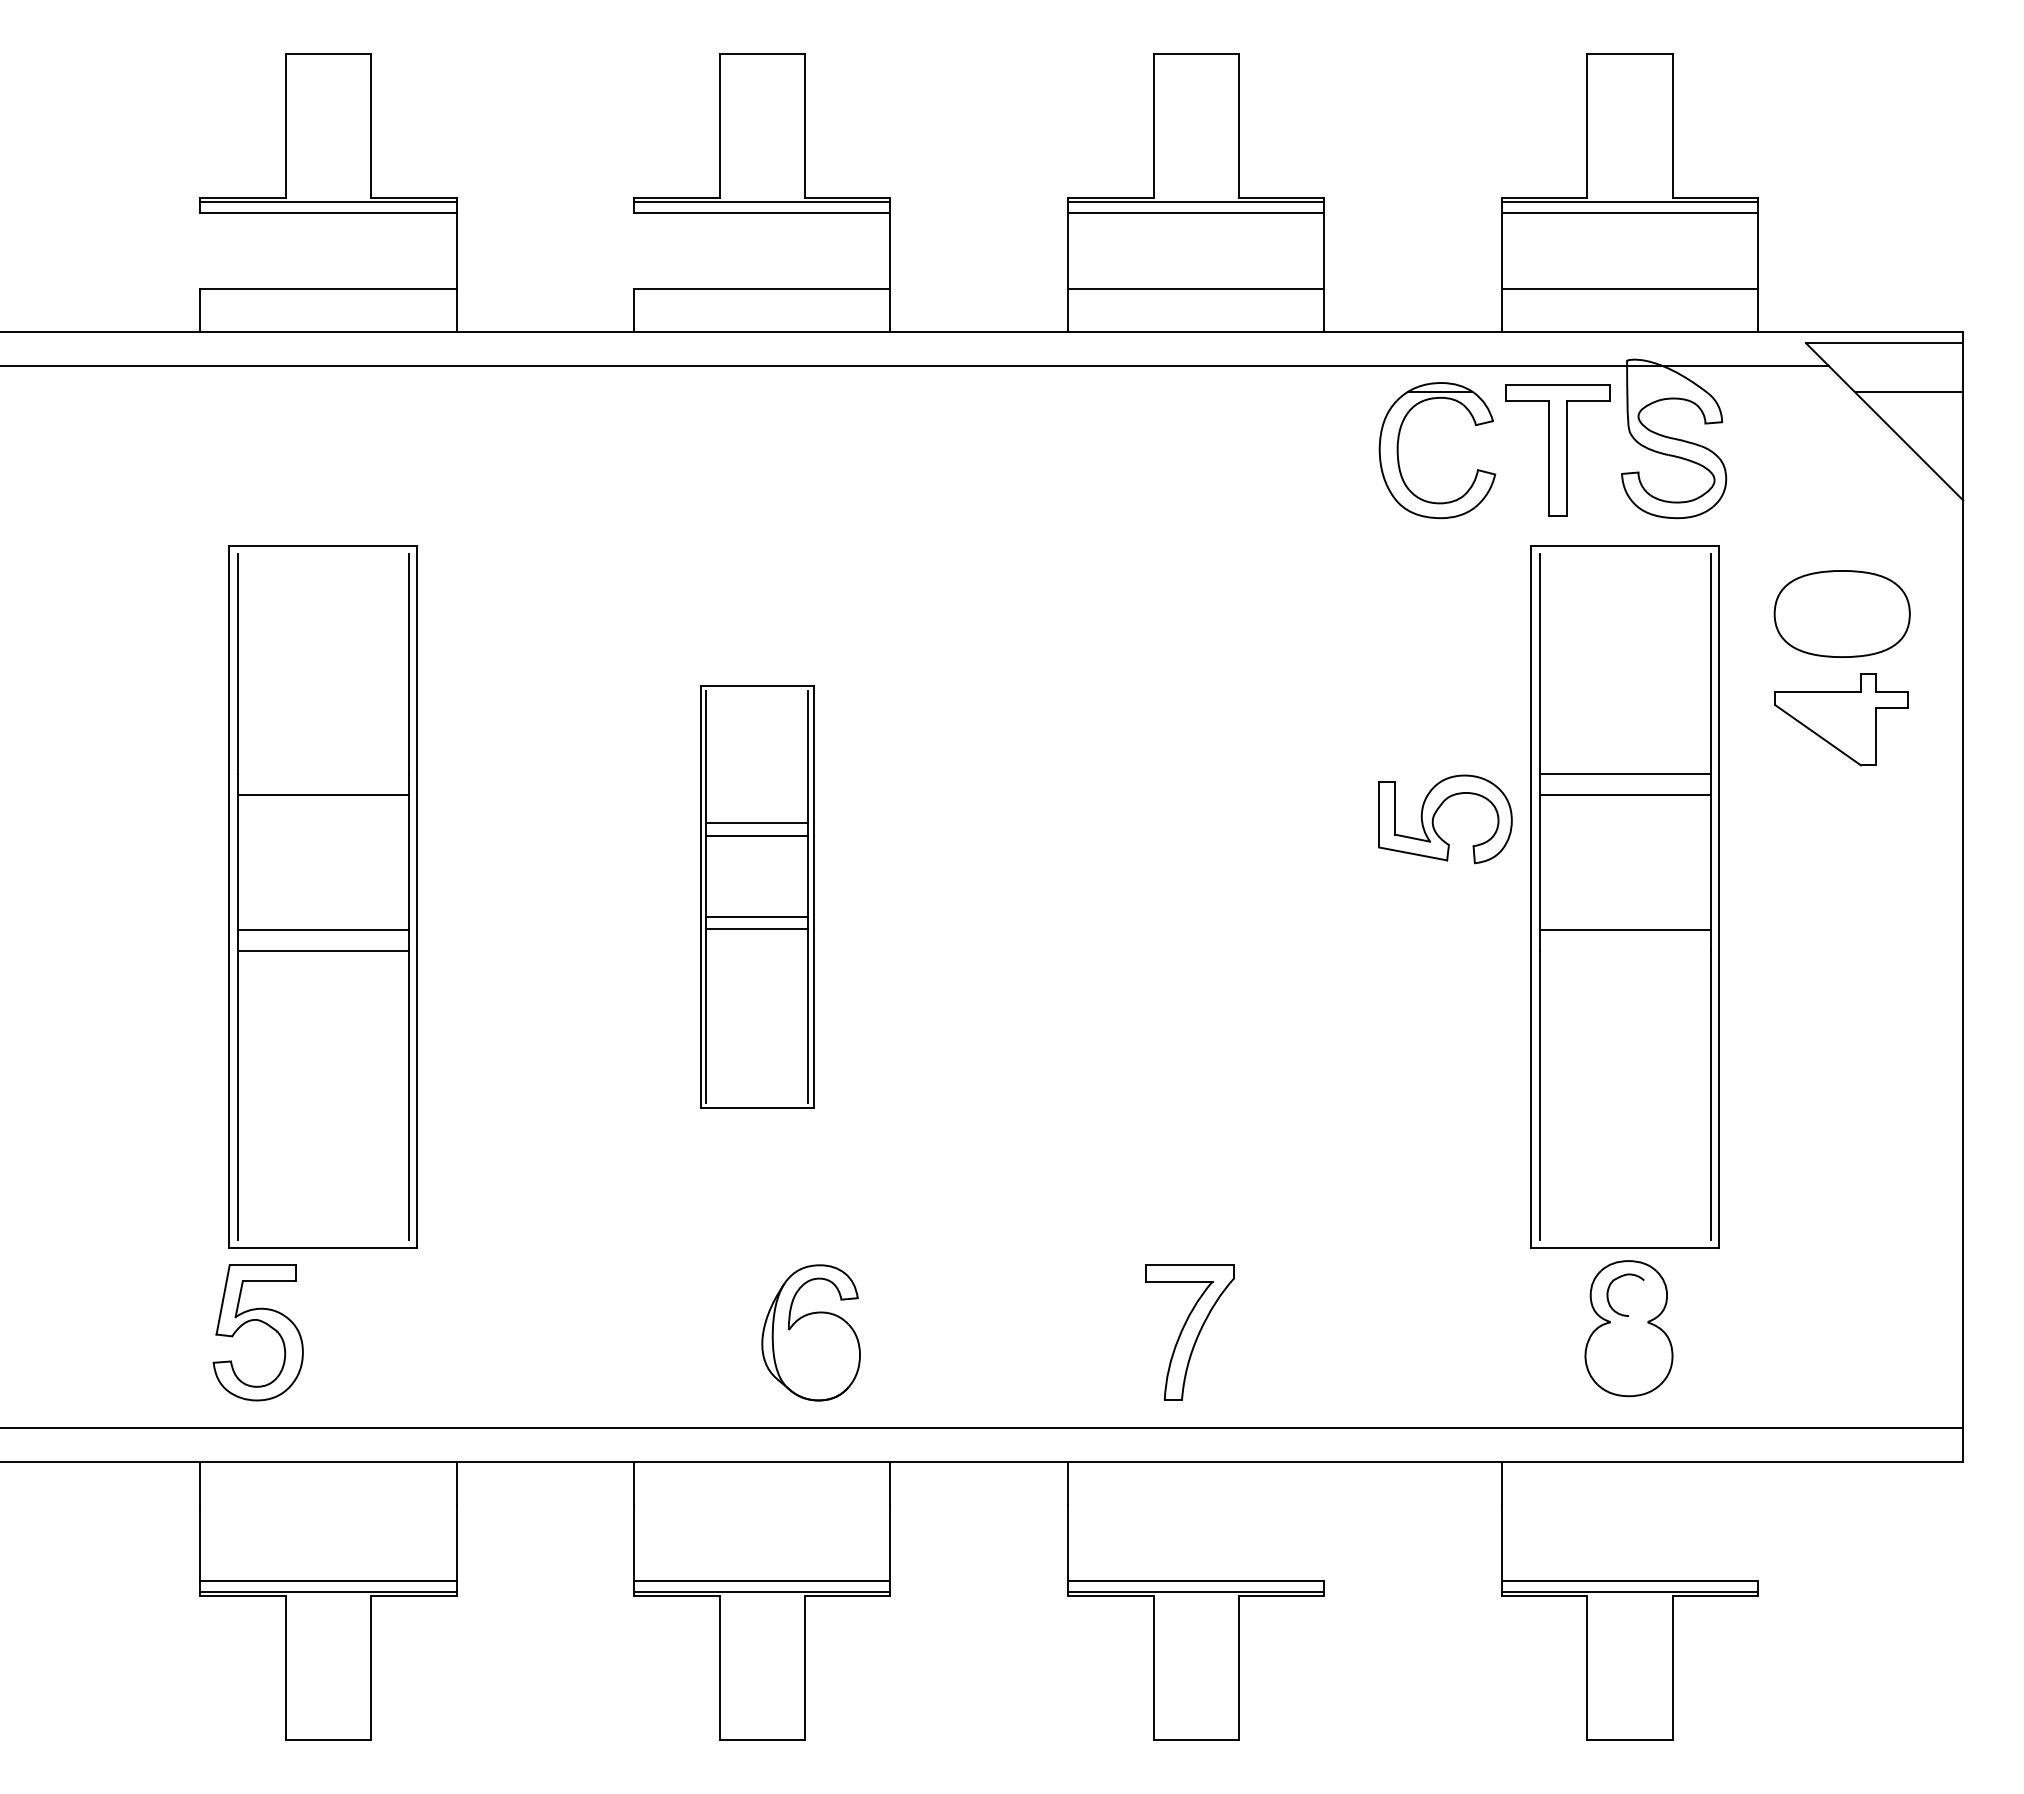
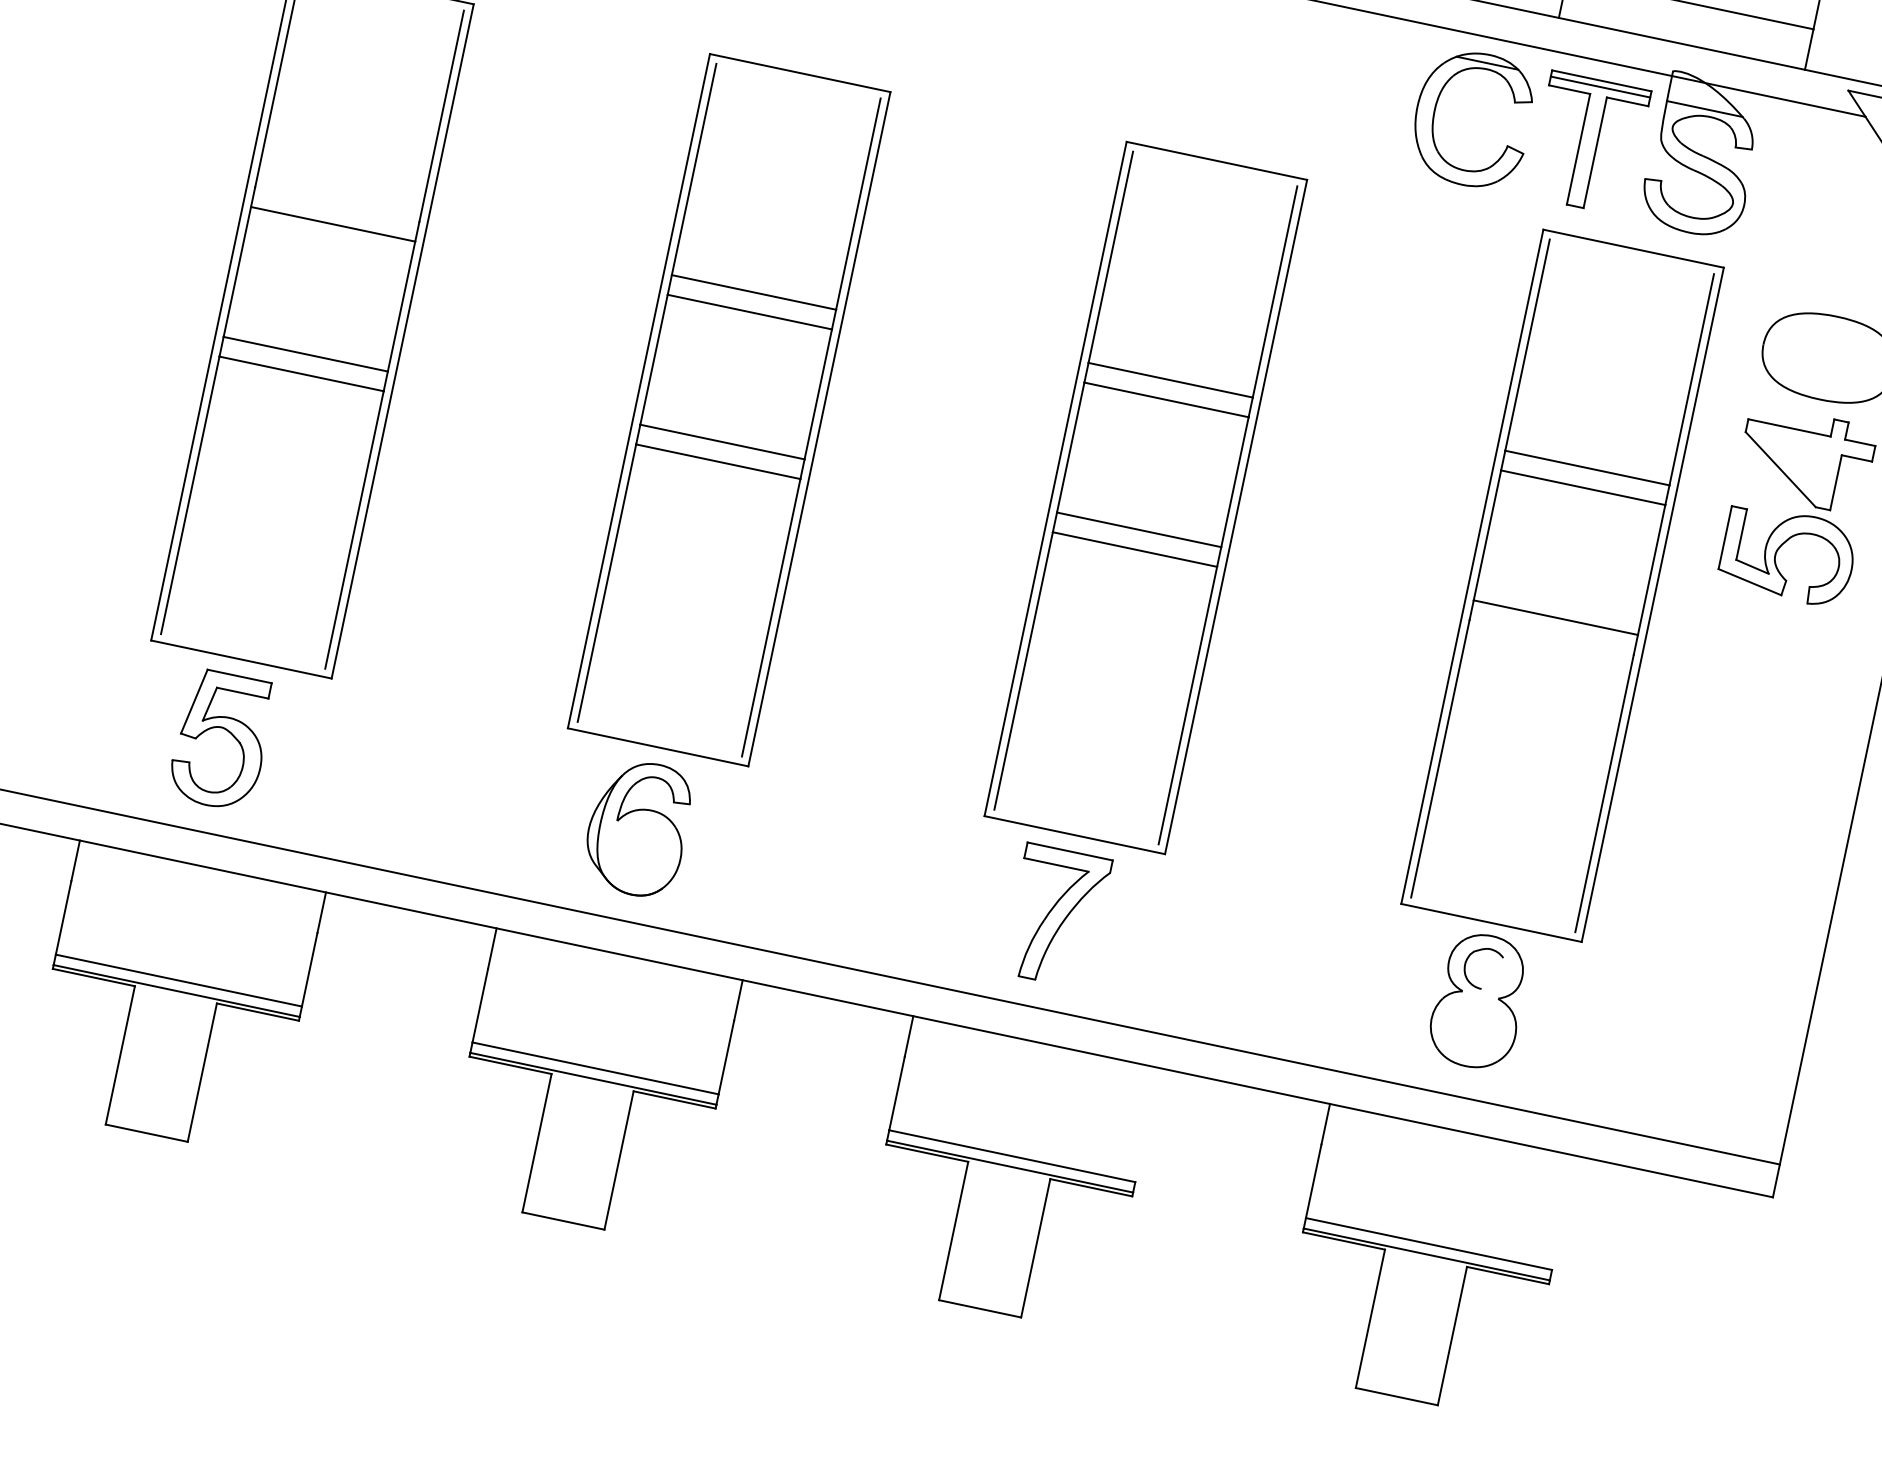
line: (1557, 391) -> (1600, 86), added
line: (1666, 391) -> (1704, 108), added
part: (1435, 815) -> (1779, 549), moved
part: (756, 896) -> (728, 409), size x1.67
part: (1190, 896) -> (1145, 497), added
part: (261, 1322) -> (226, 731), moved
part: (810, 1332) -> (637, 827), moved

